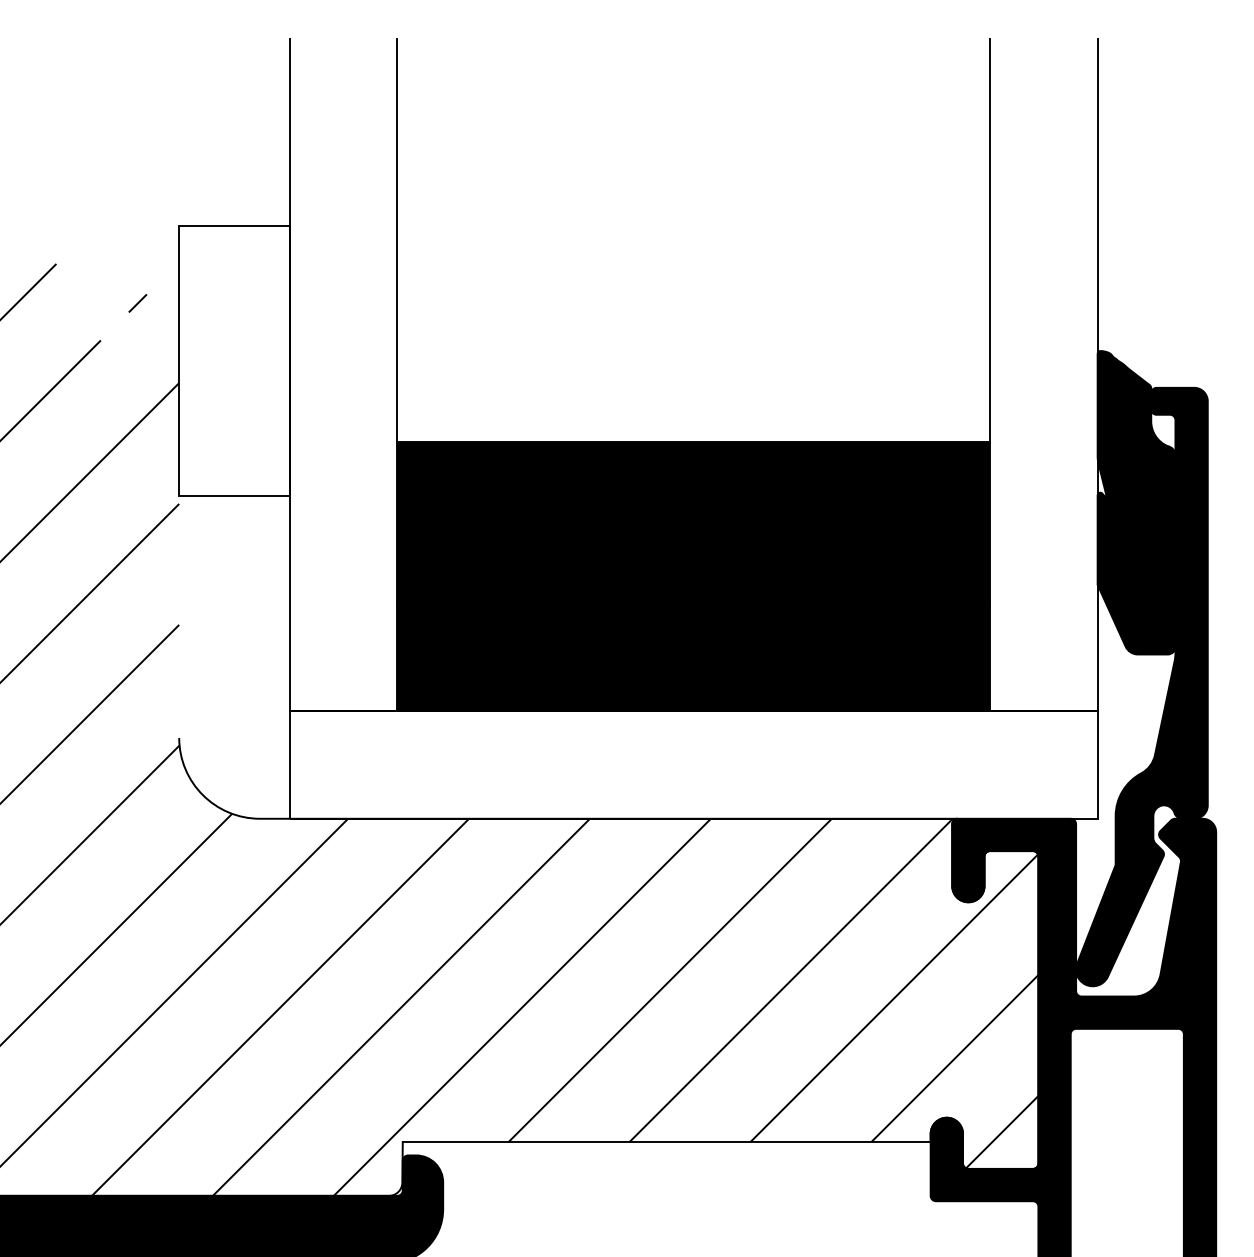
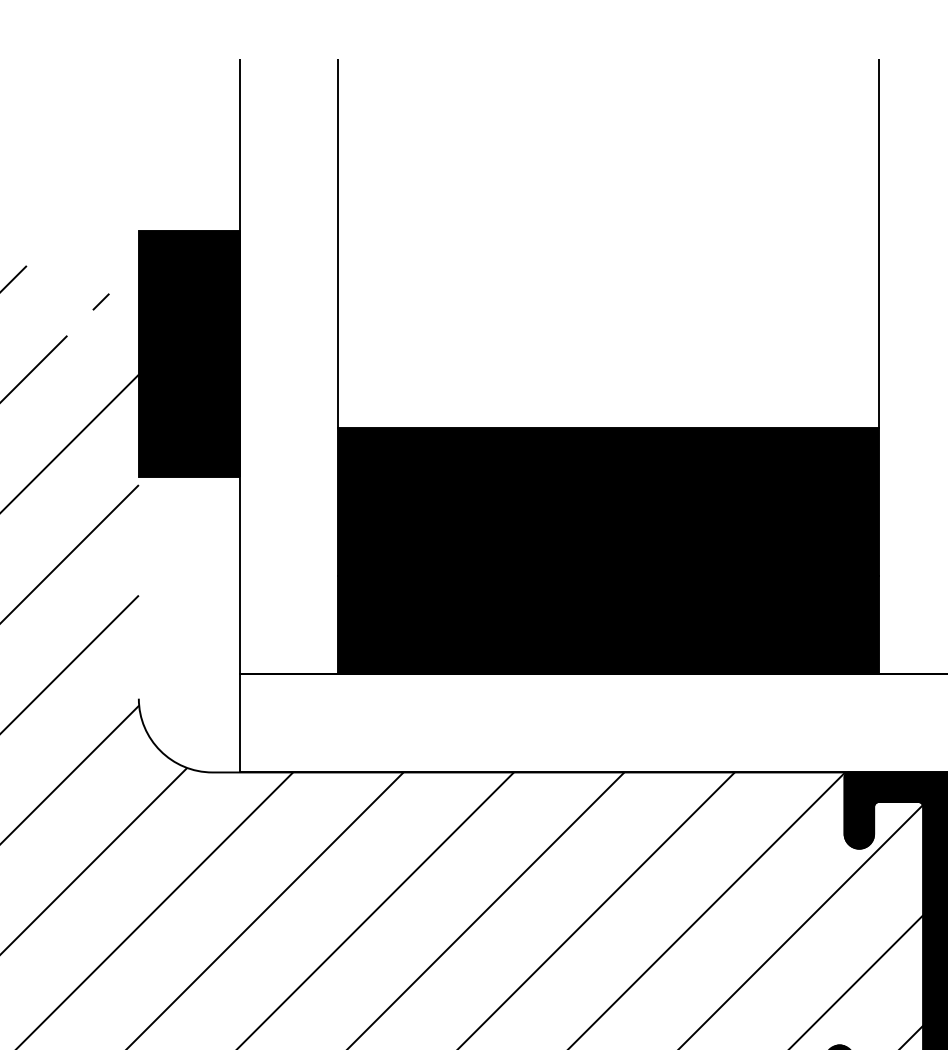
fill: (234, 360) -> (189, 354), added

